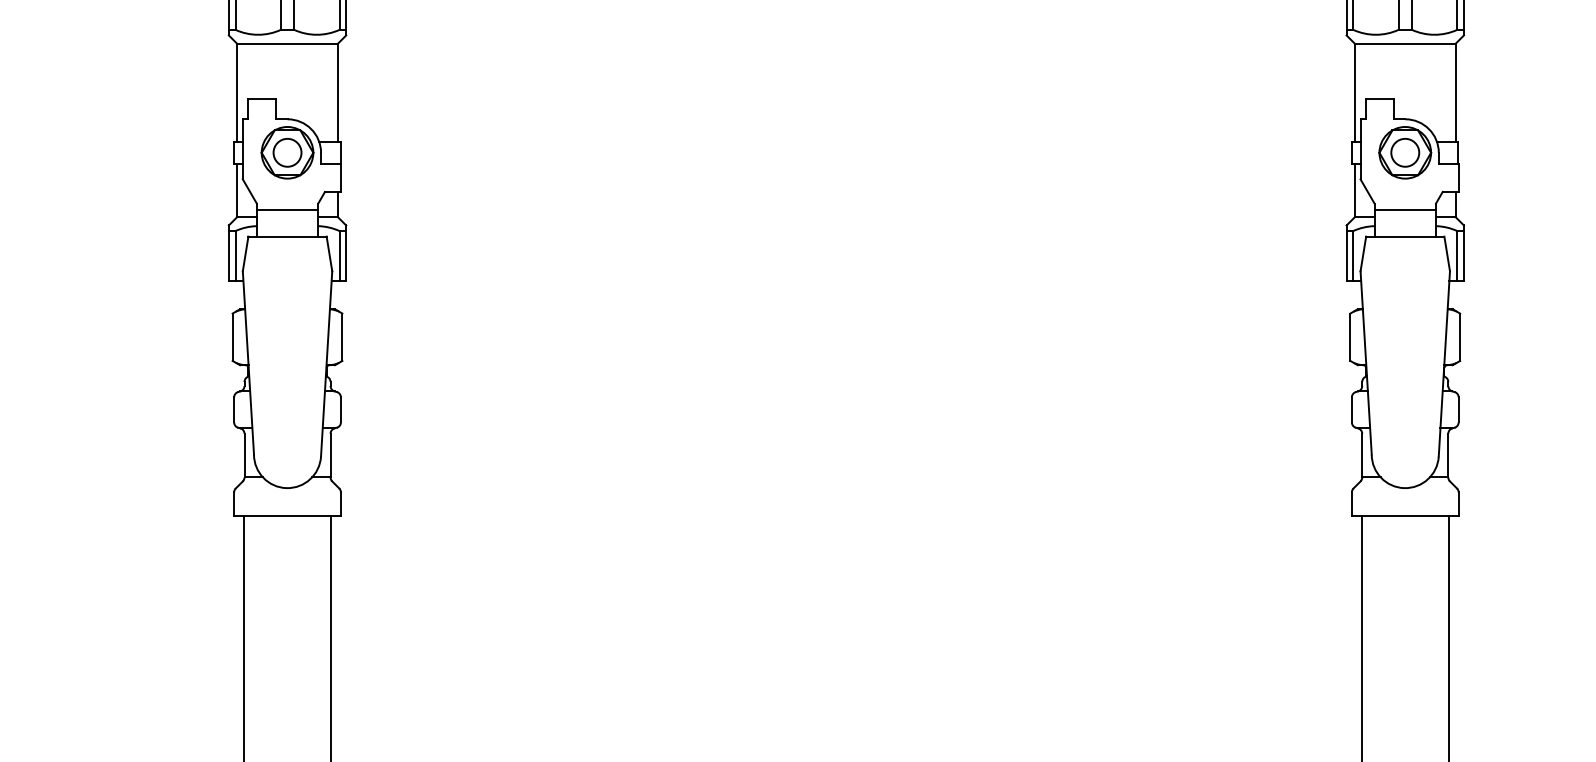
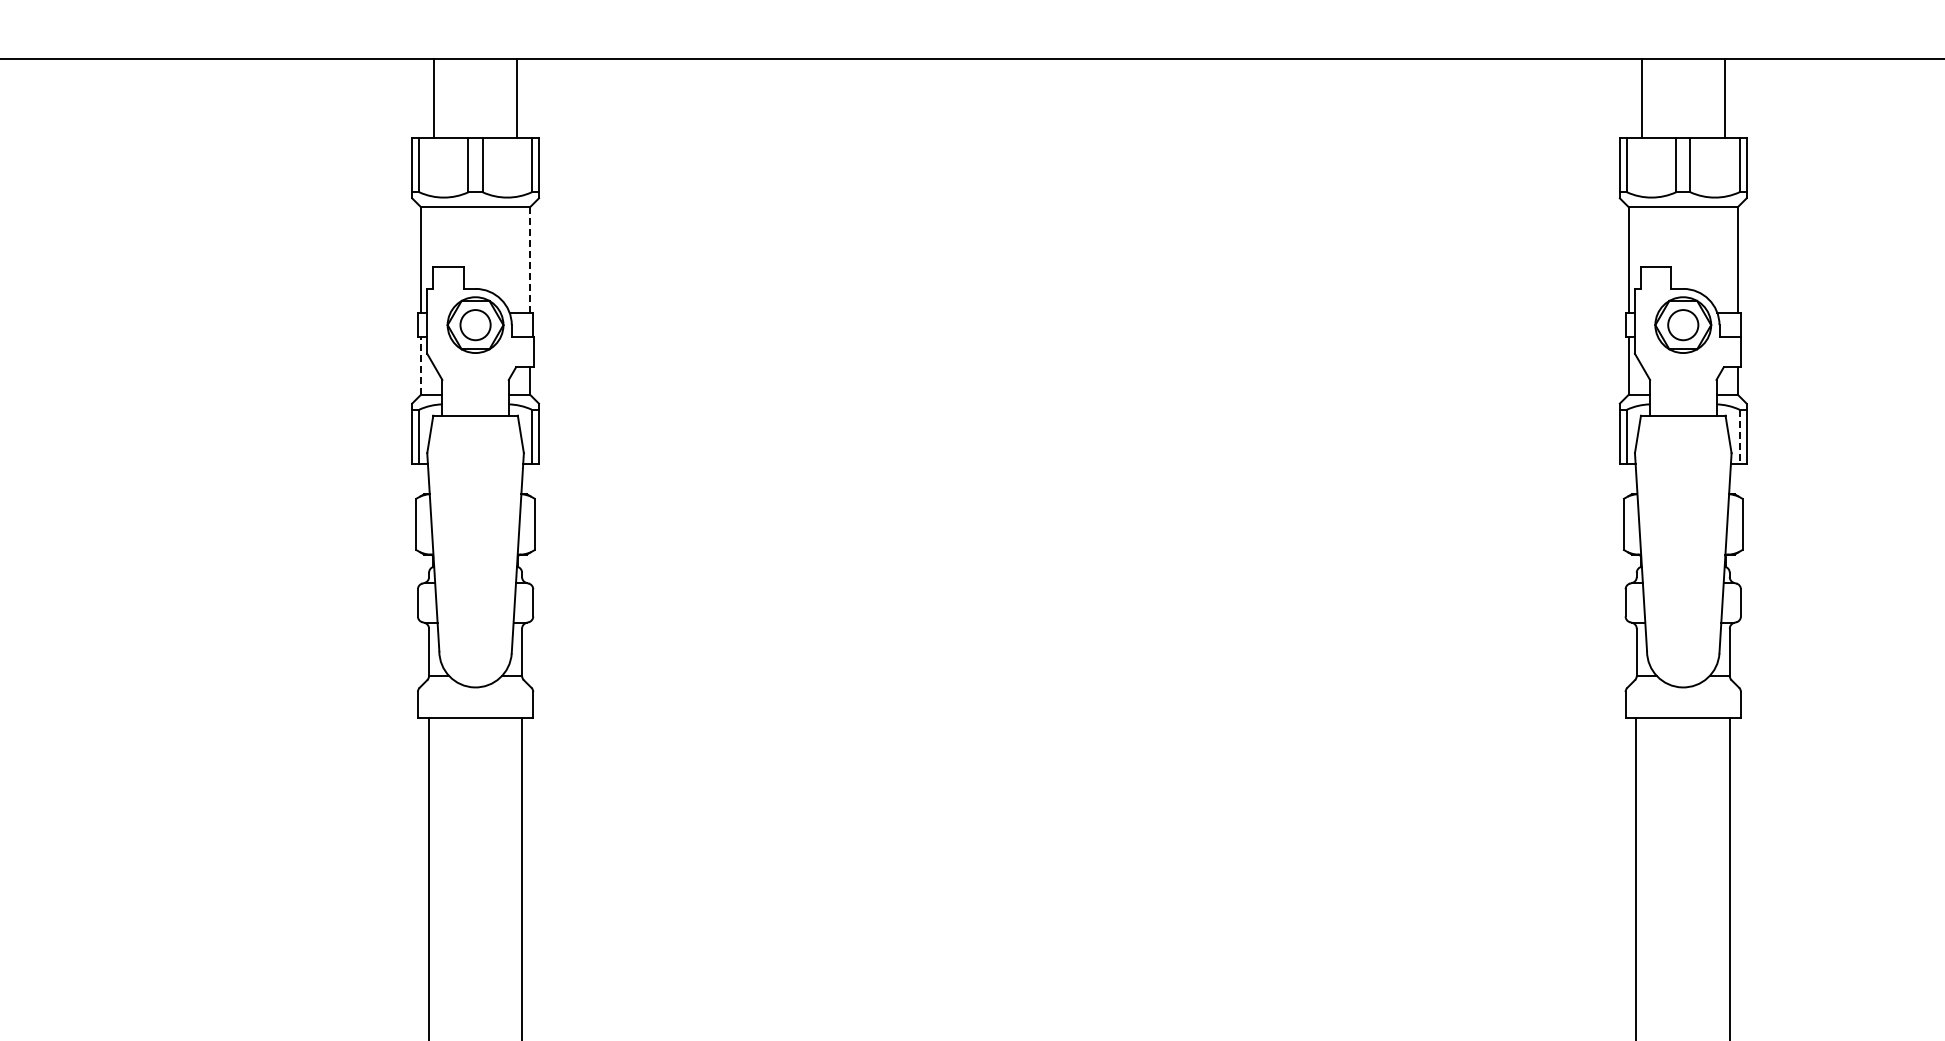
line: (337, 92) -> (529, 260), solid -> dashed
line: (237, 190) -> (421, 365), solid -> dashed
line: (287, 209) -> (475, 386), removed
line: (1405, 209) -> (1683, 386), removed
line: (1457, 256) -> (1739, 437), solid -> dashed

